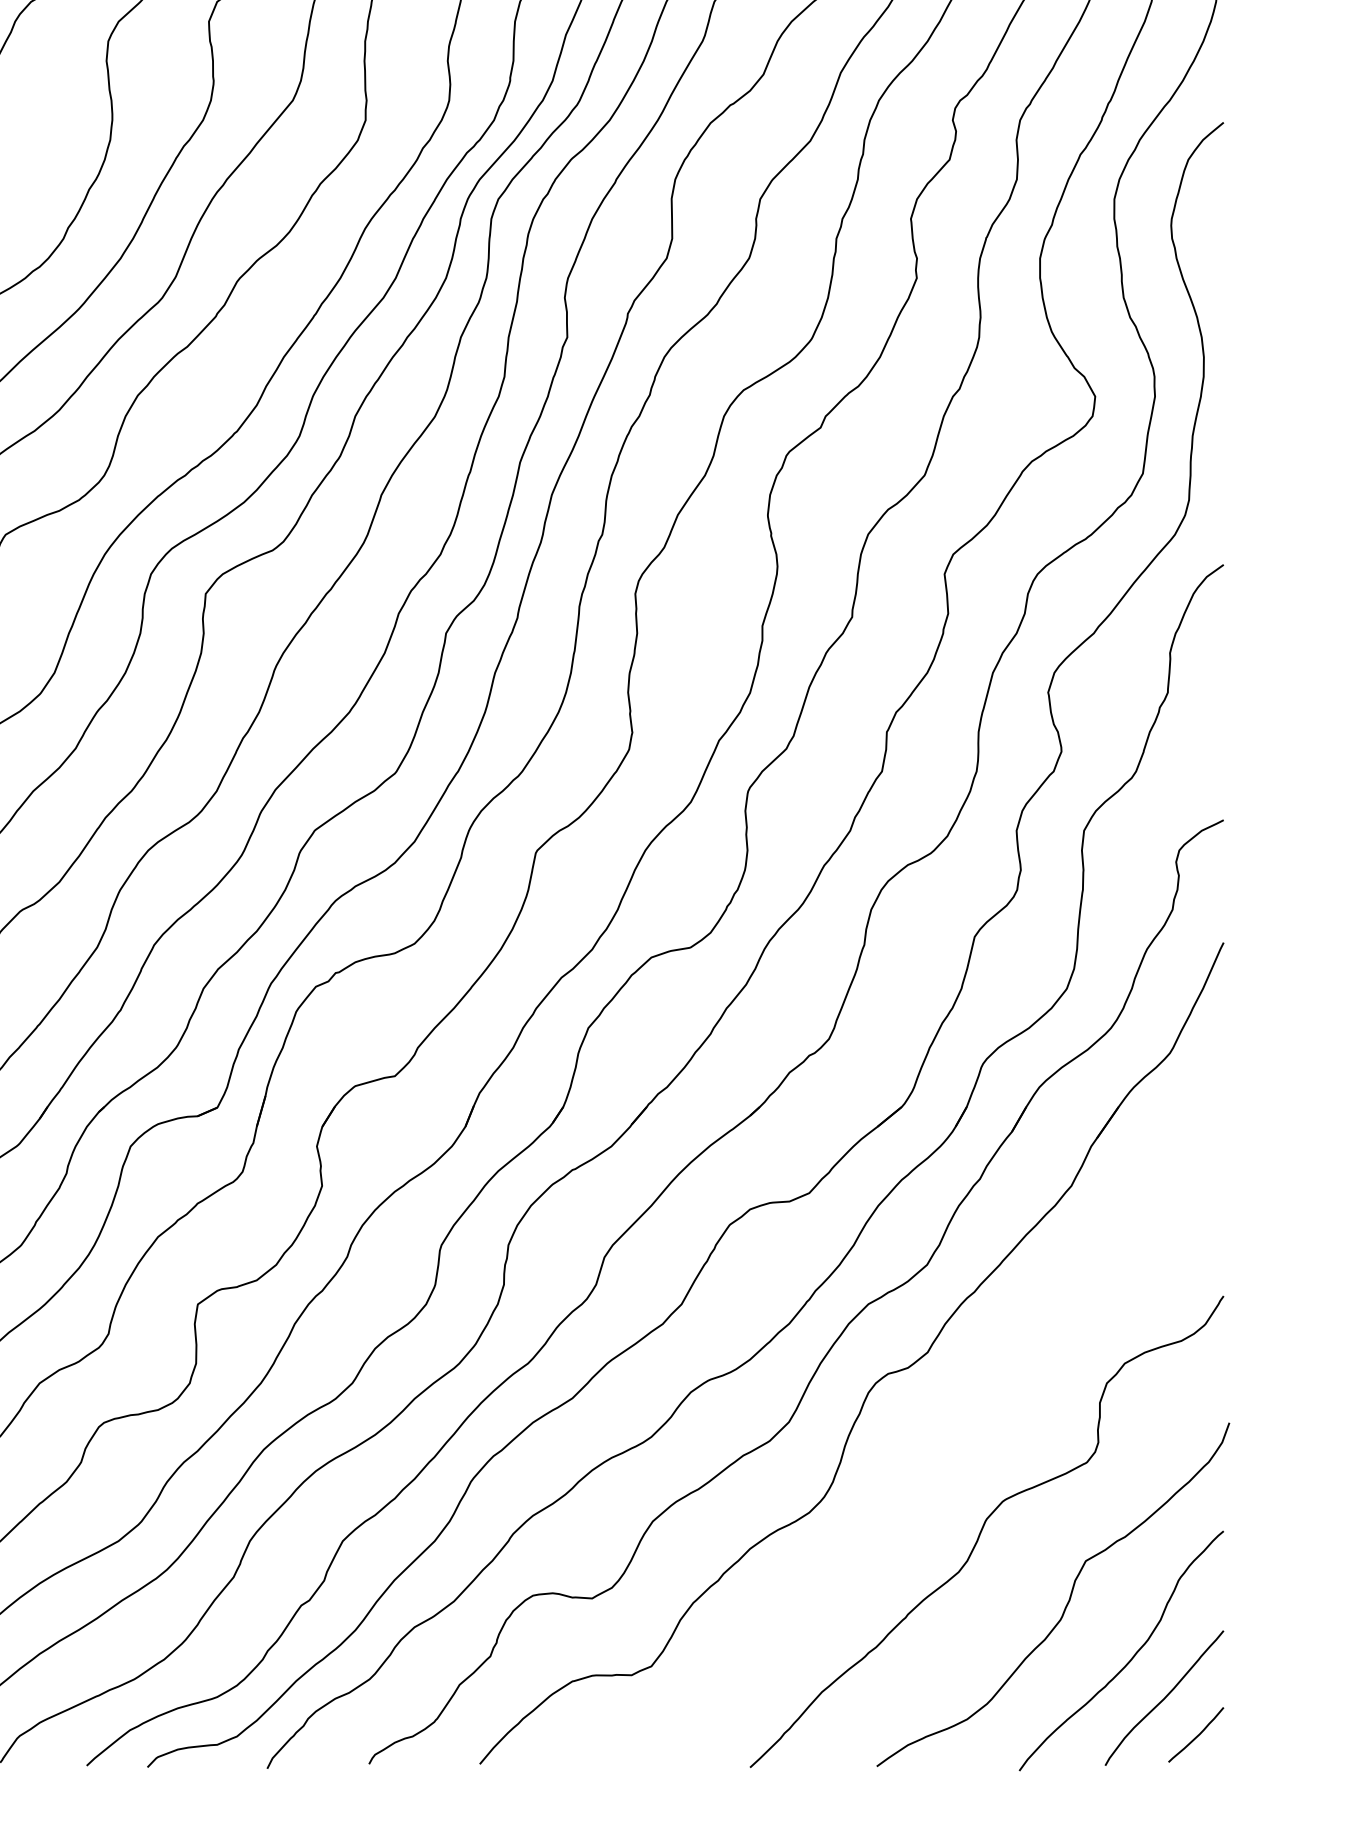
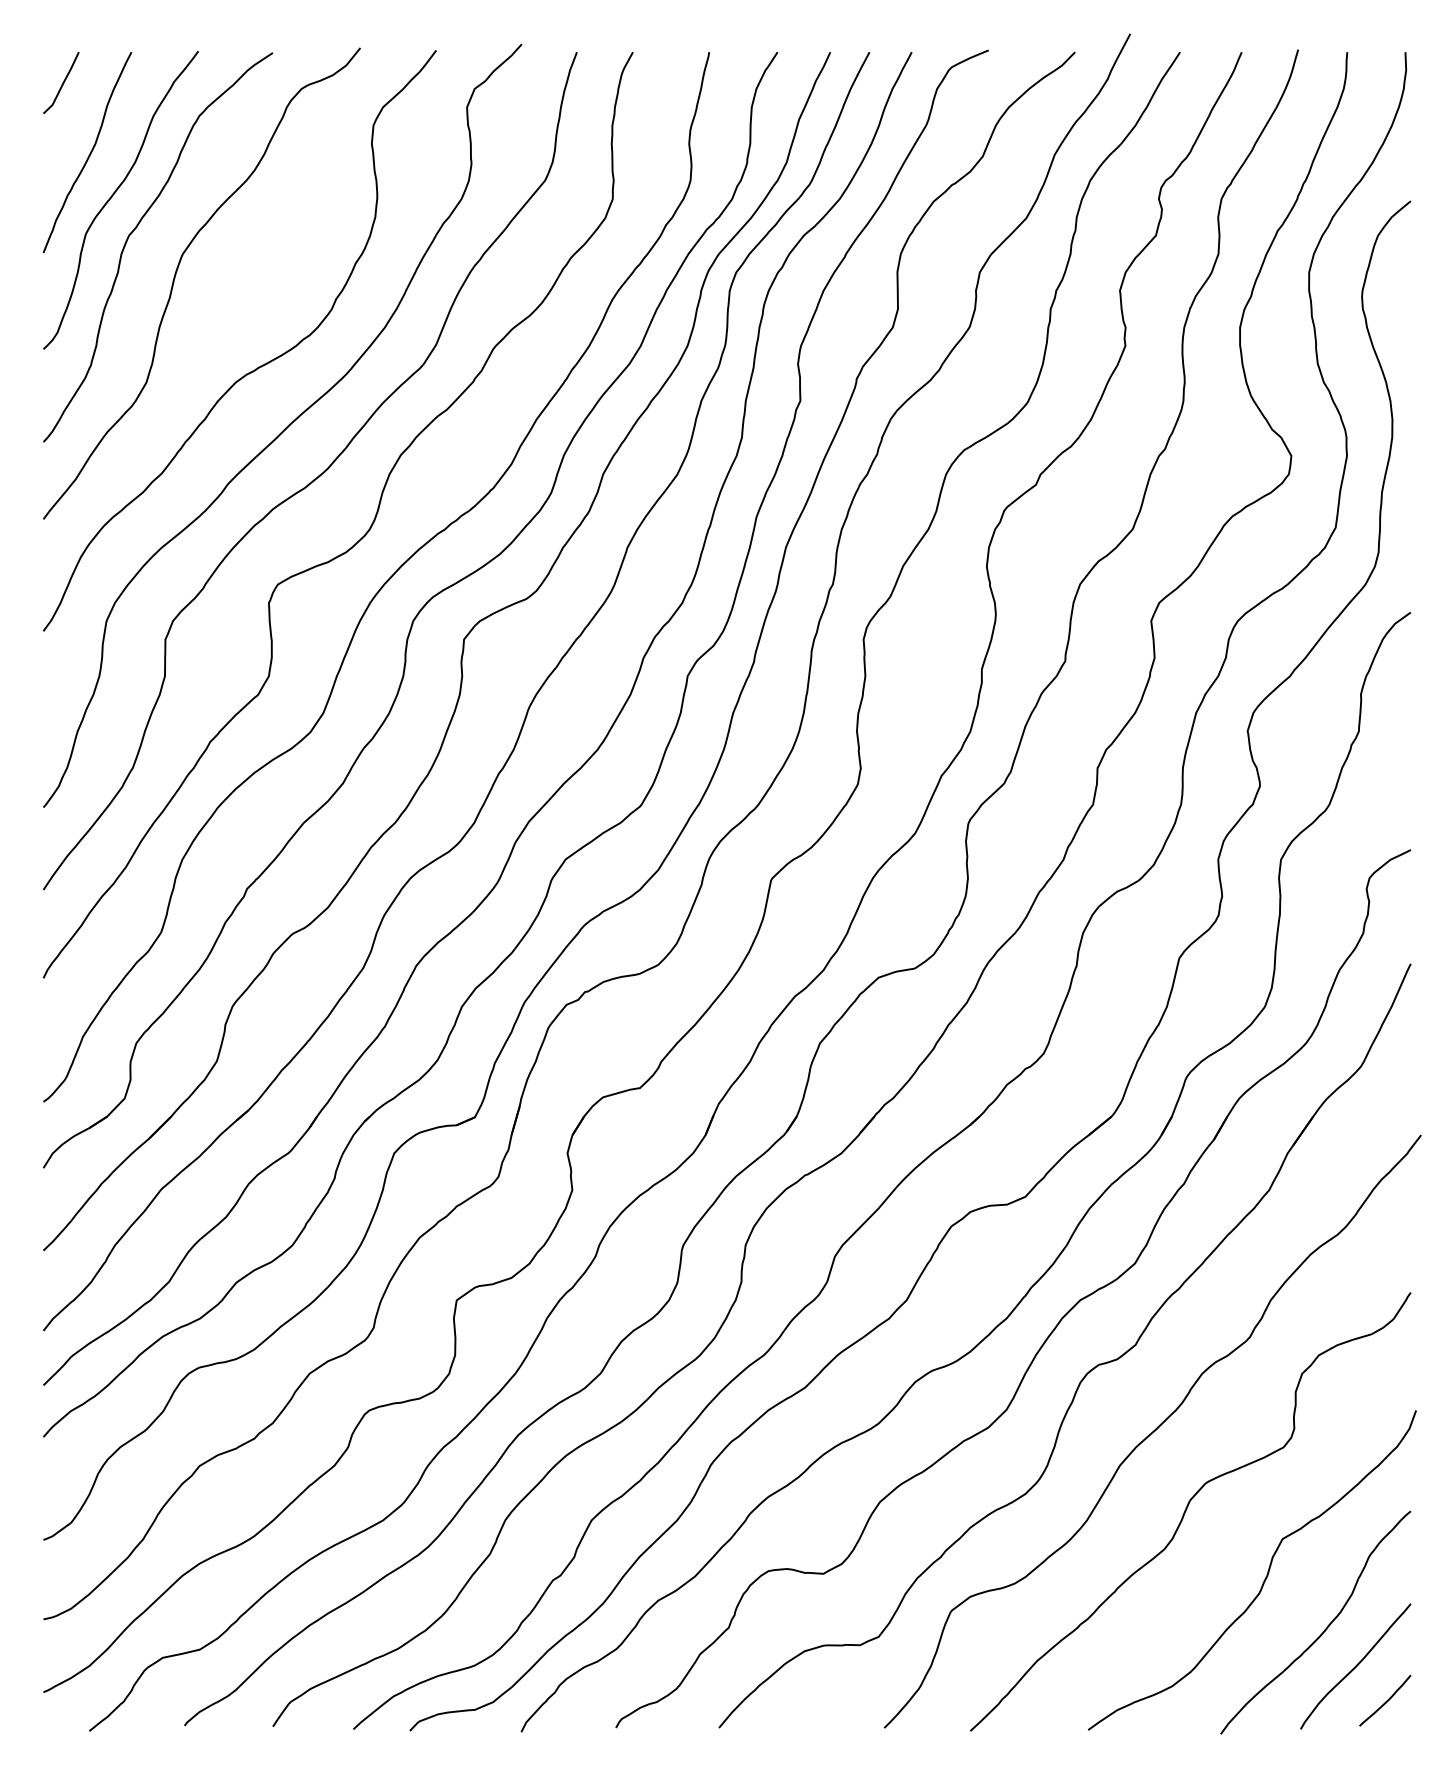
curve: (945, 1445) -> (1152, 1431), added

